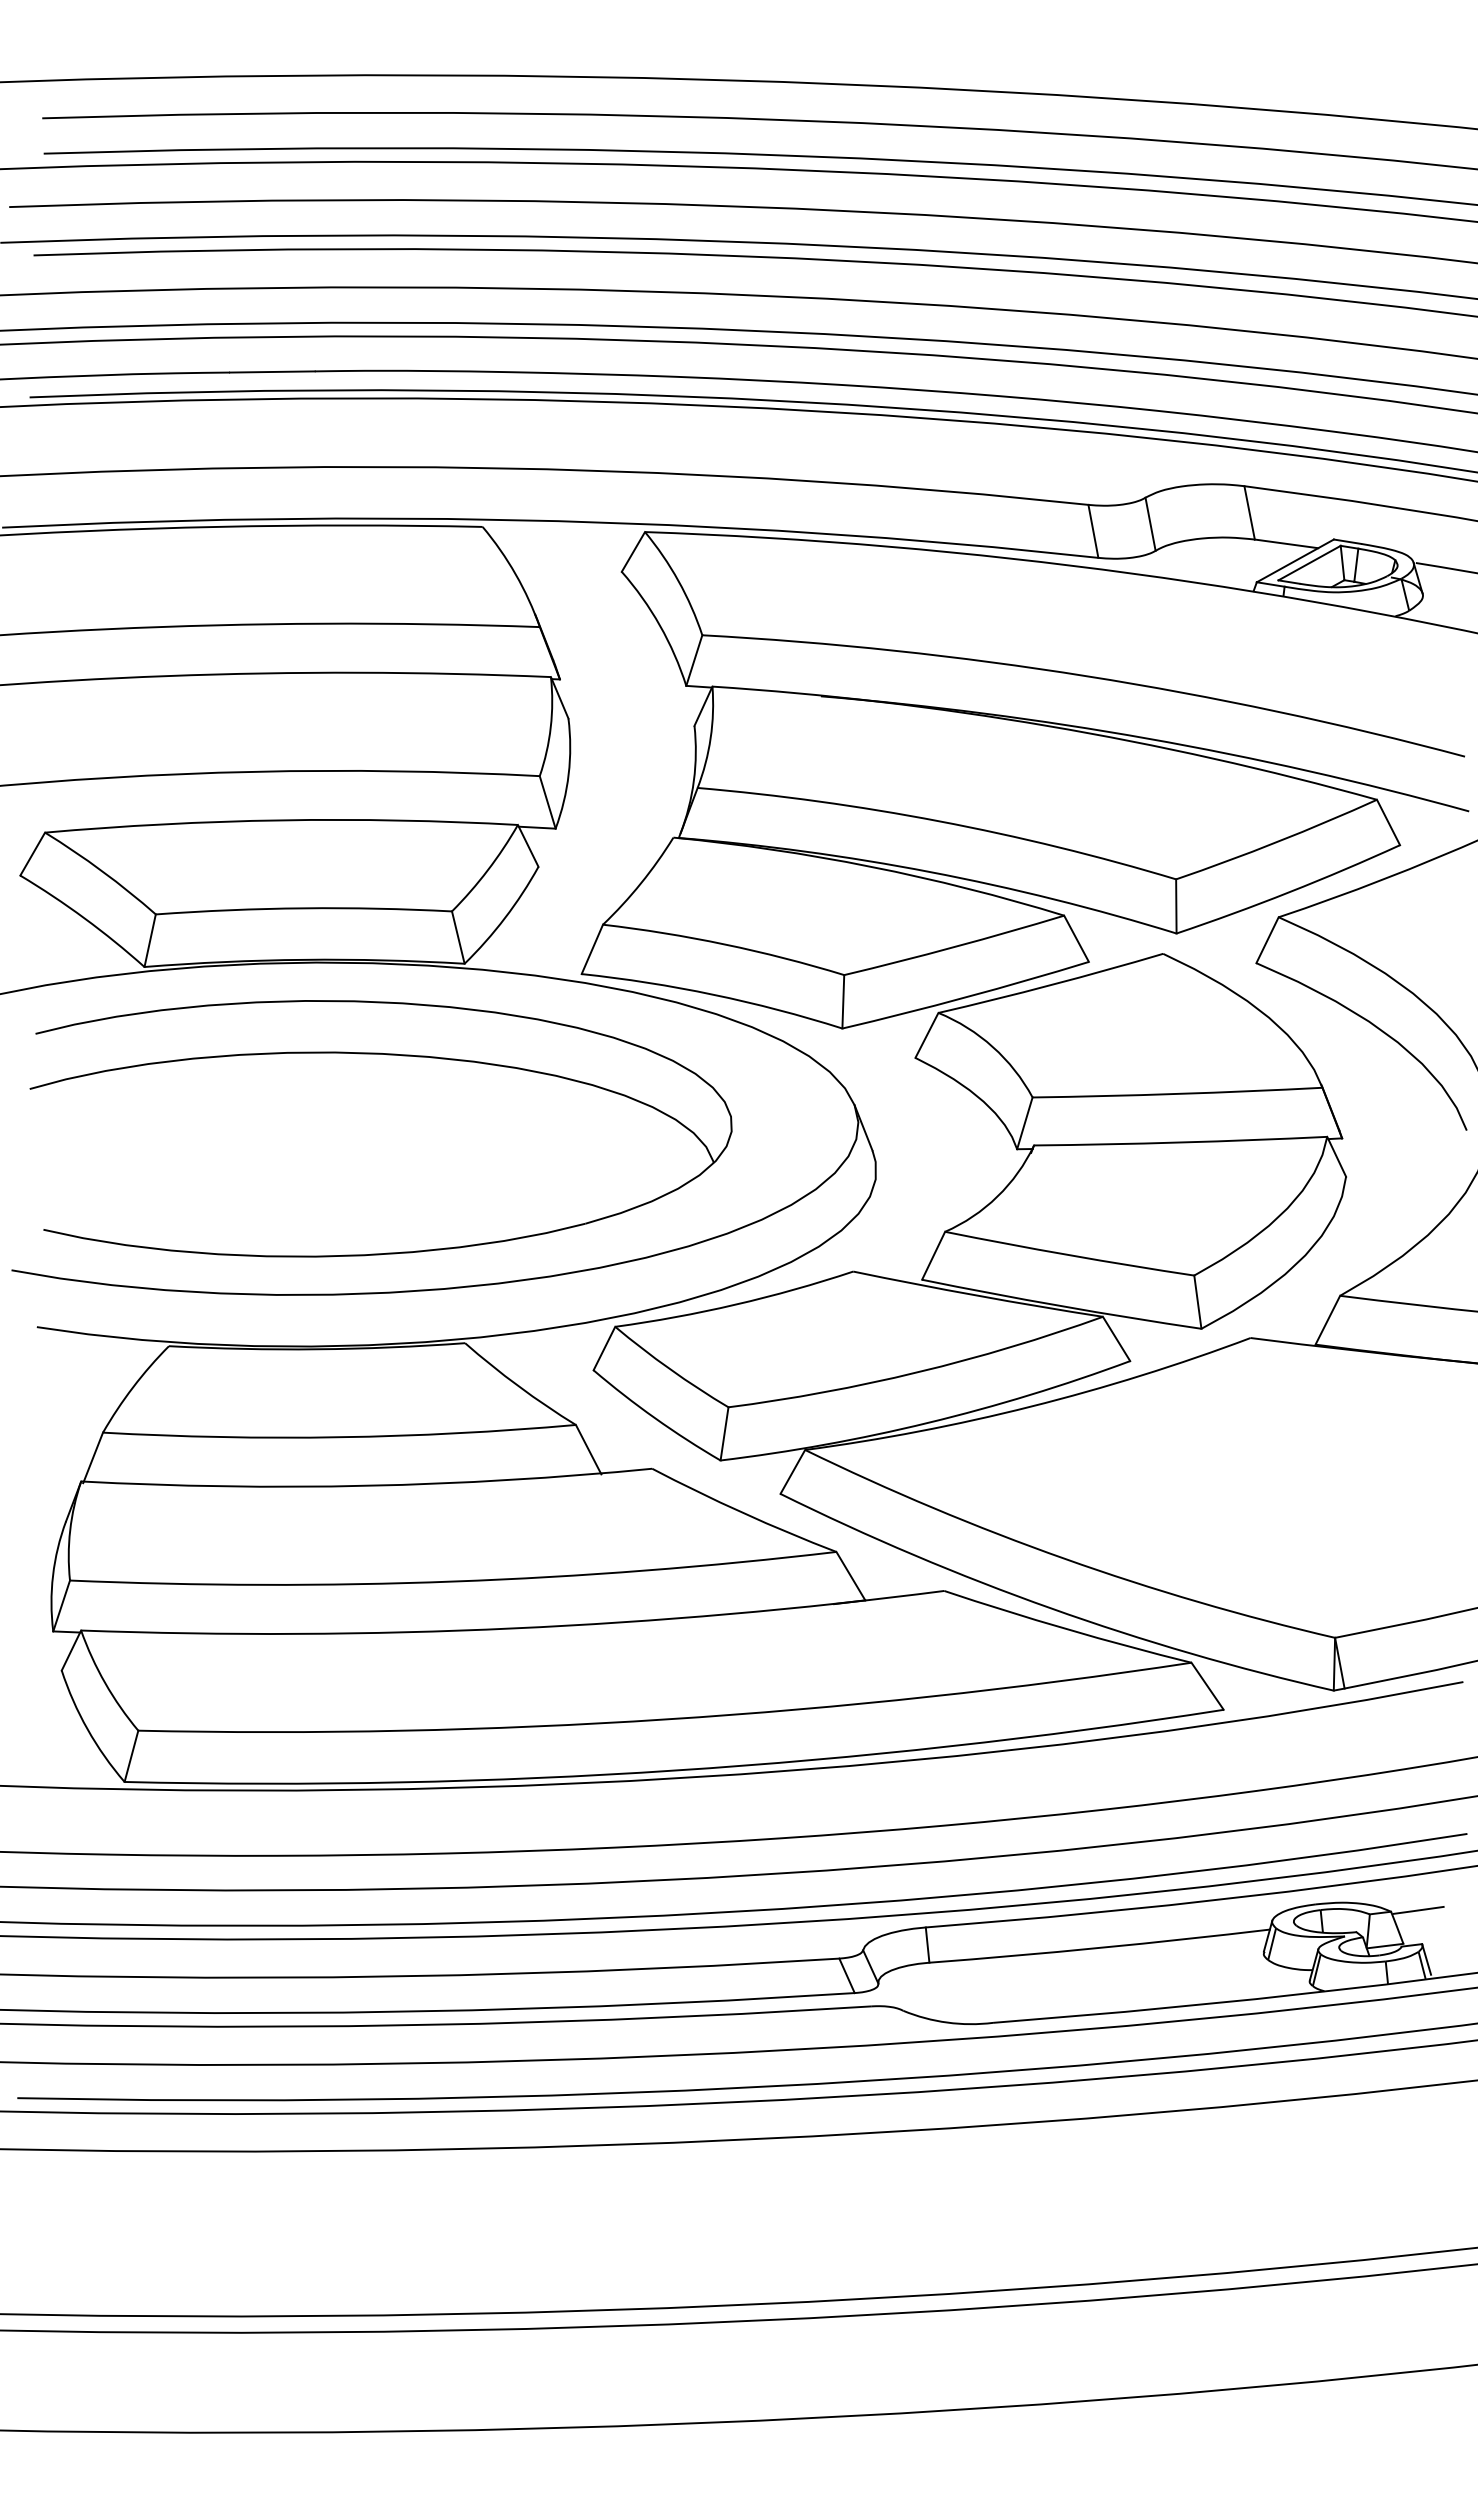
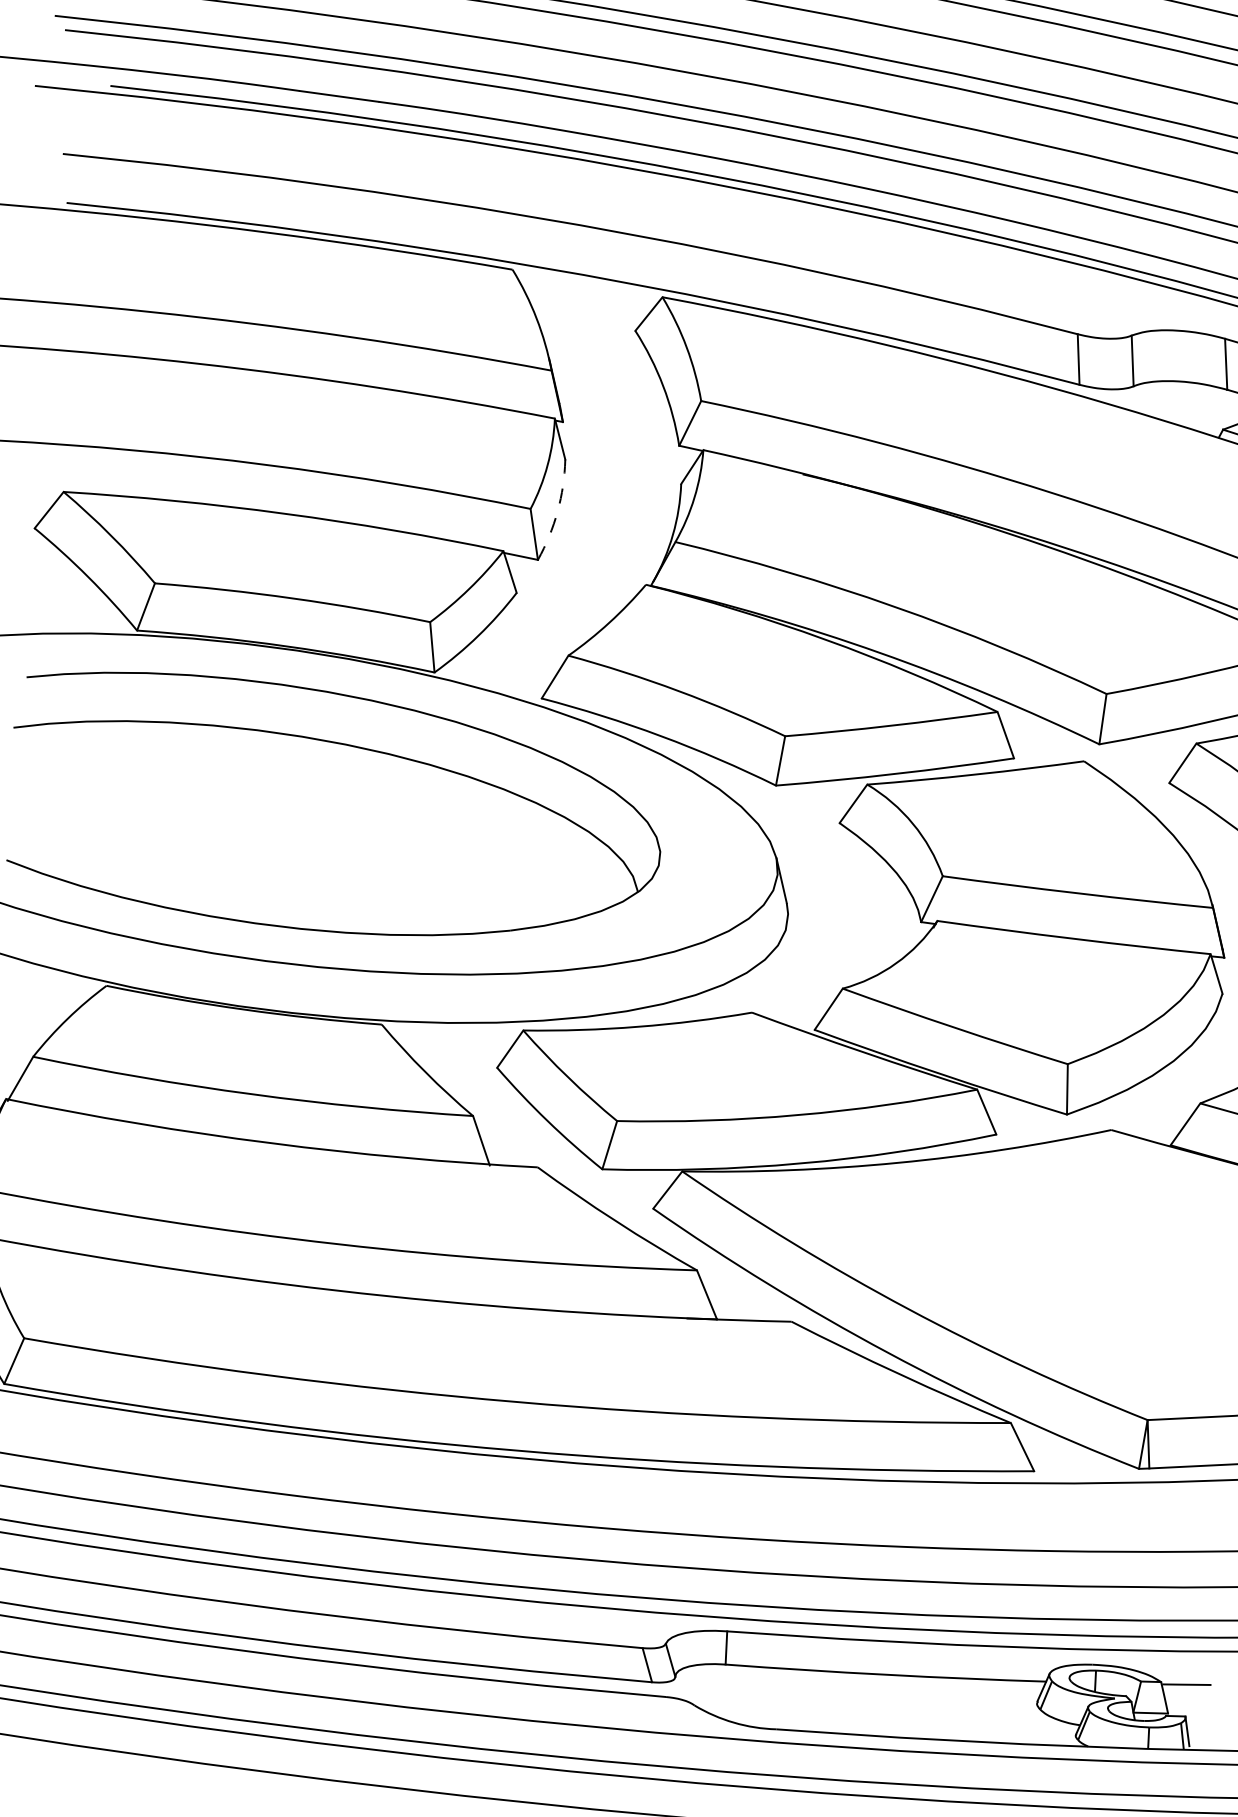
arc: (568, 774) -> (557, 511), solid -> dashed

